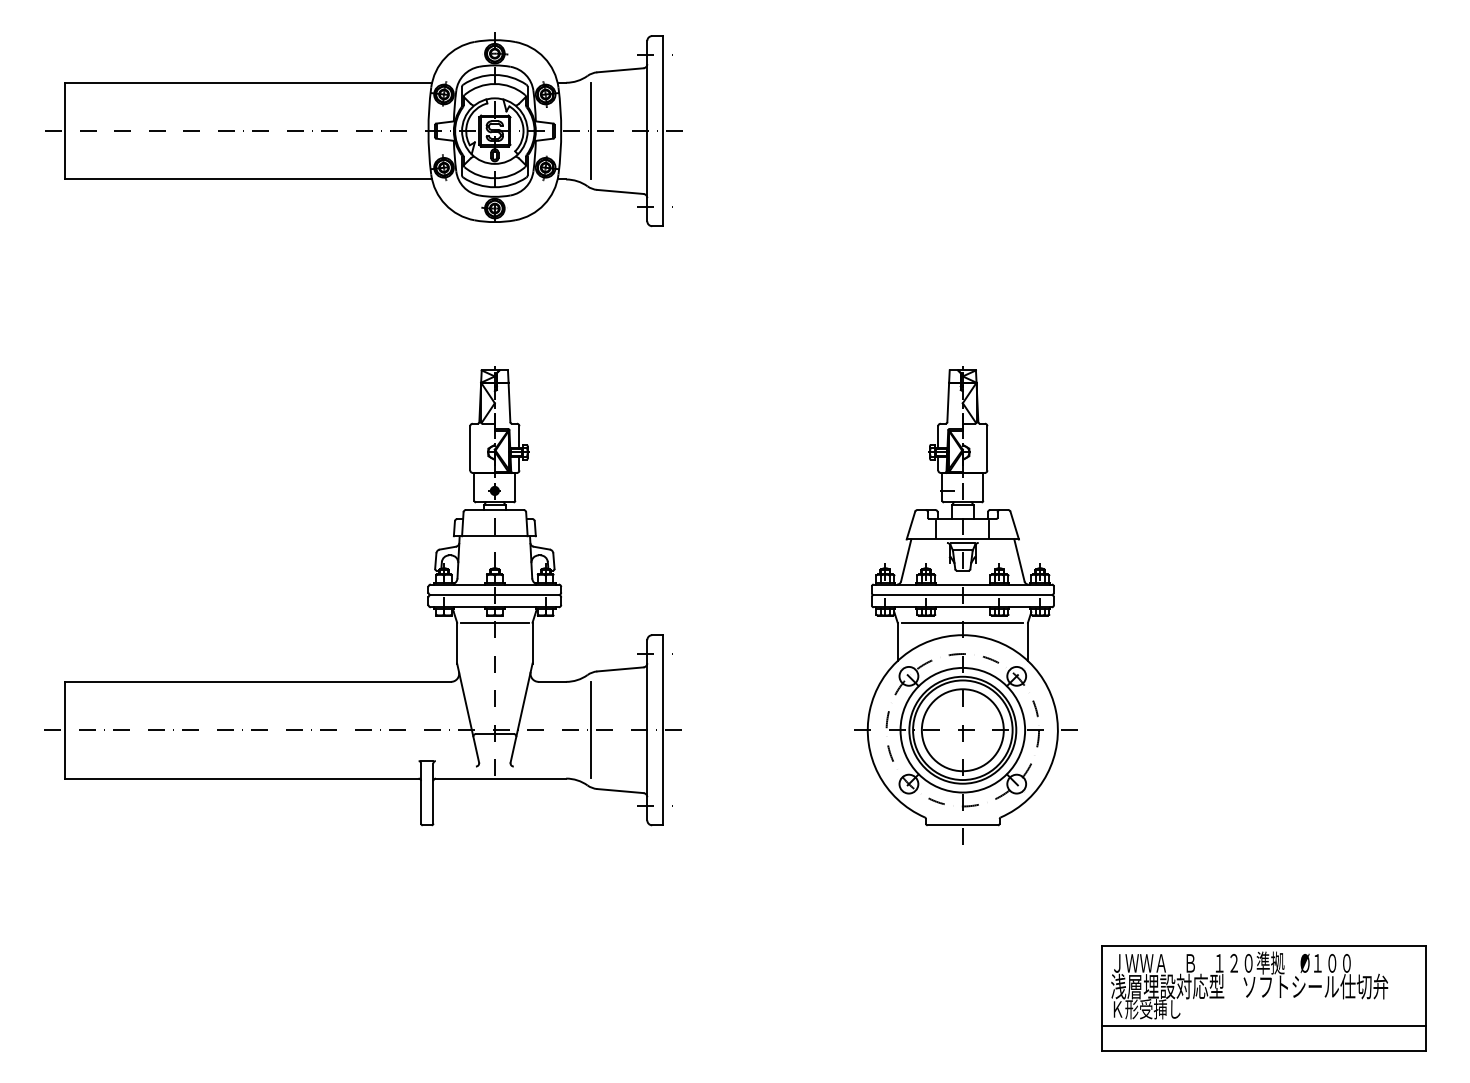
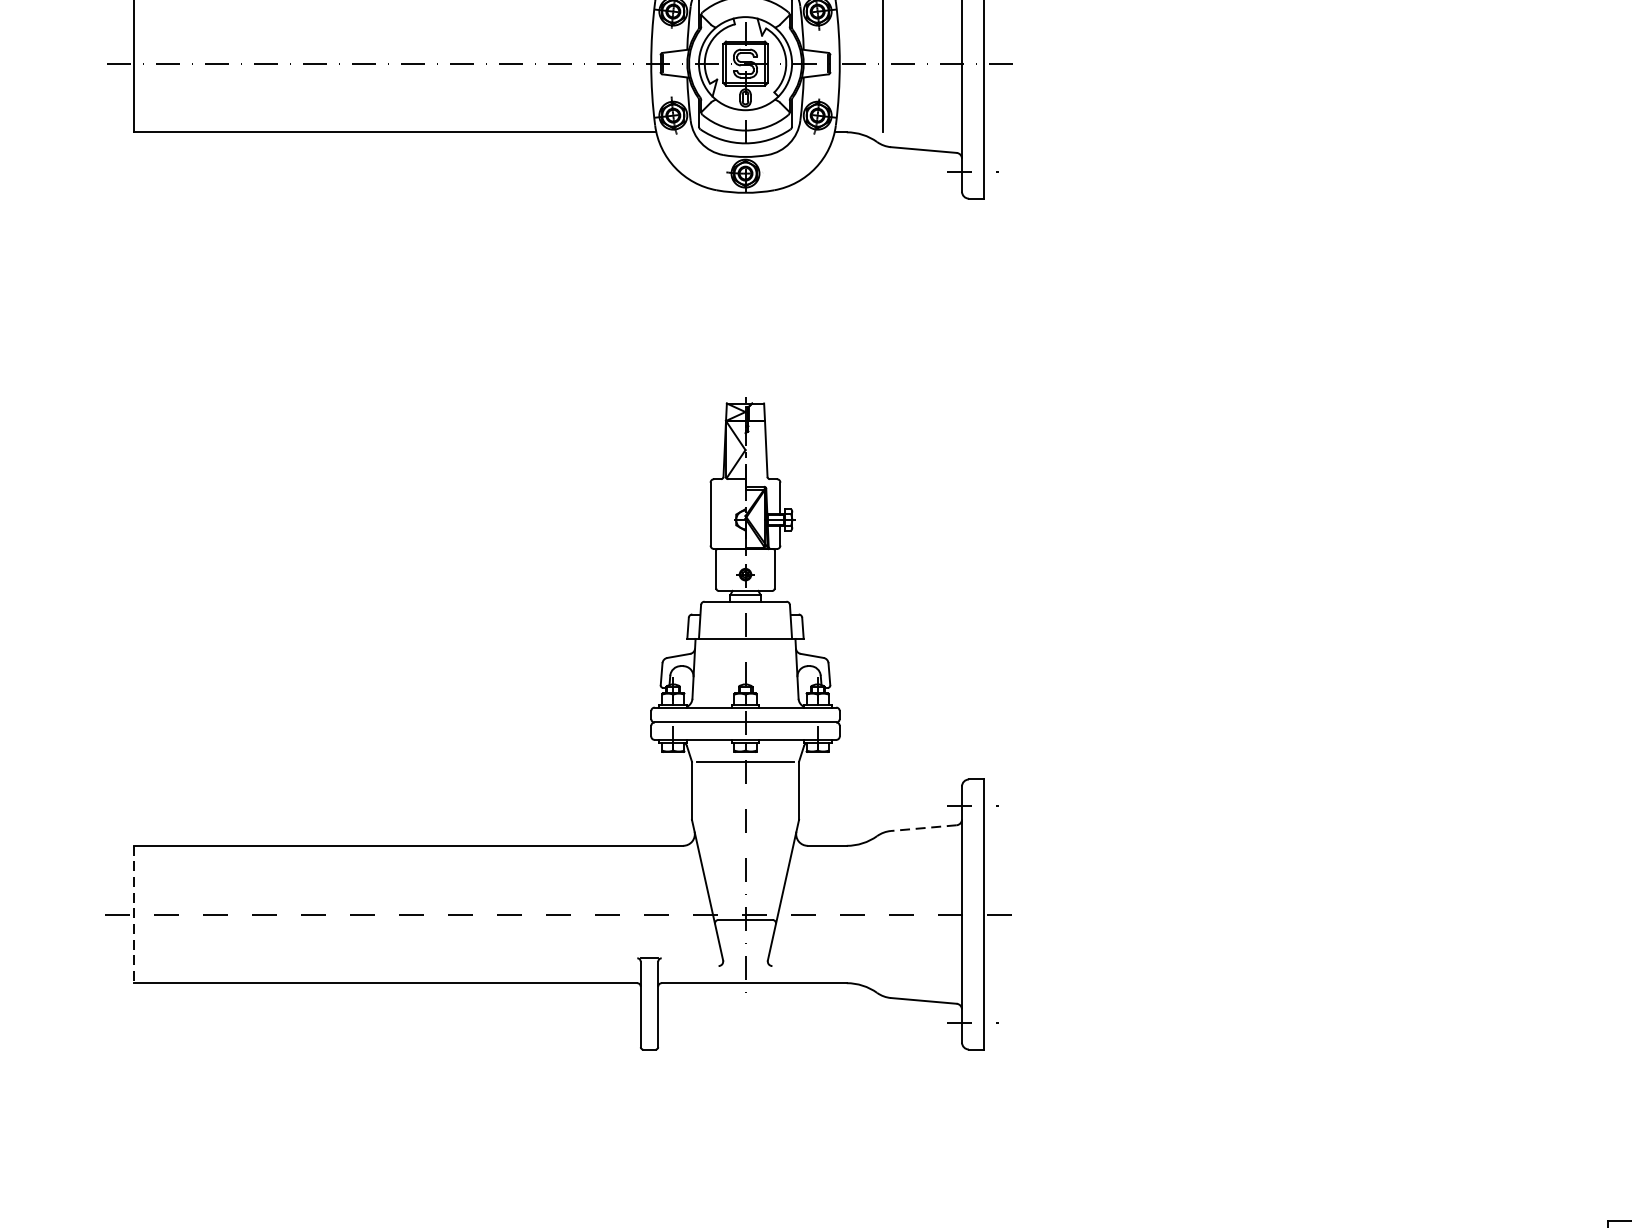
part: (965, 605) -> (1413, 737), removed
line: (619, 669) -> (922, 828), solid -> dashed
line: (64, 730) -> (134, 914), solid -> dashed
line: (591, 730) -> (882, 914), removed

